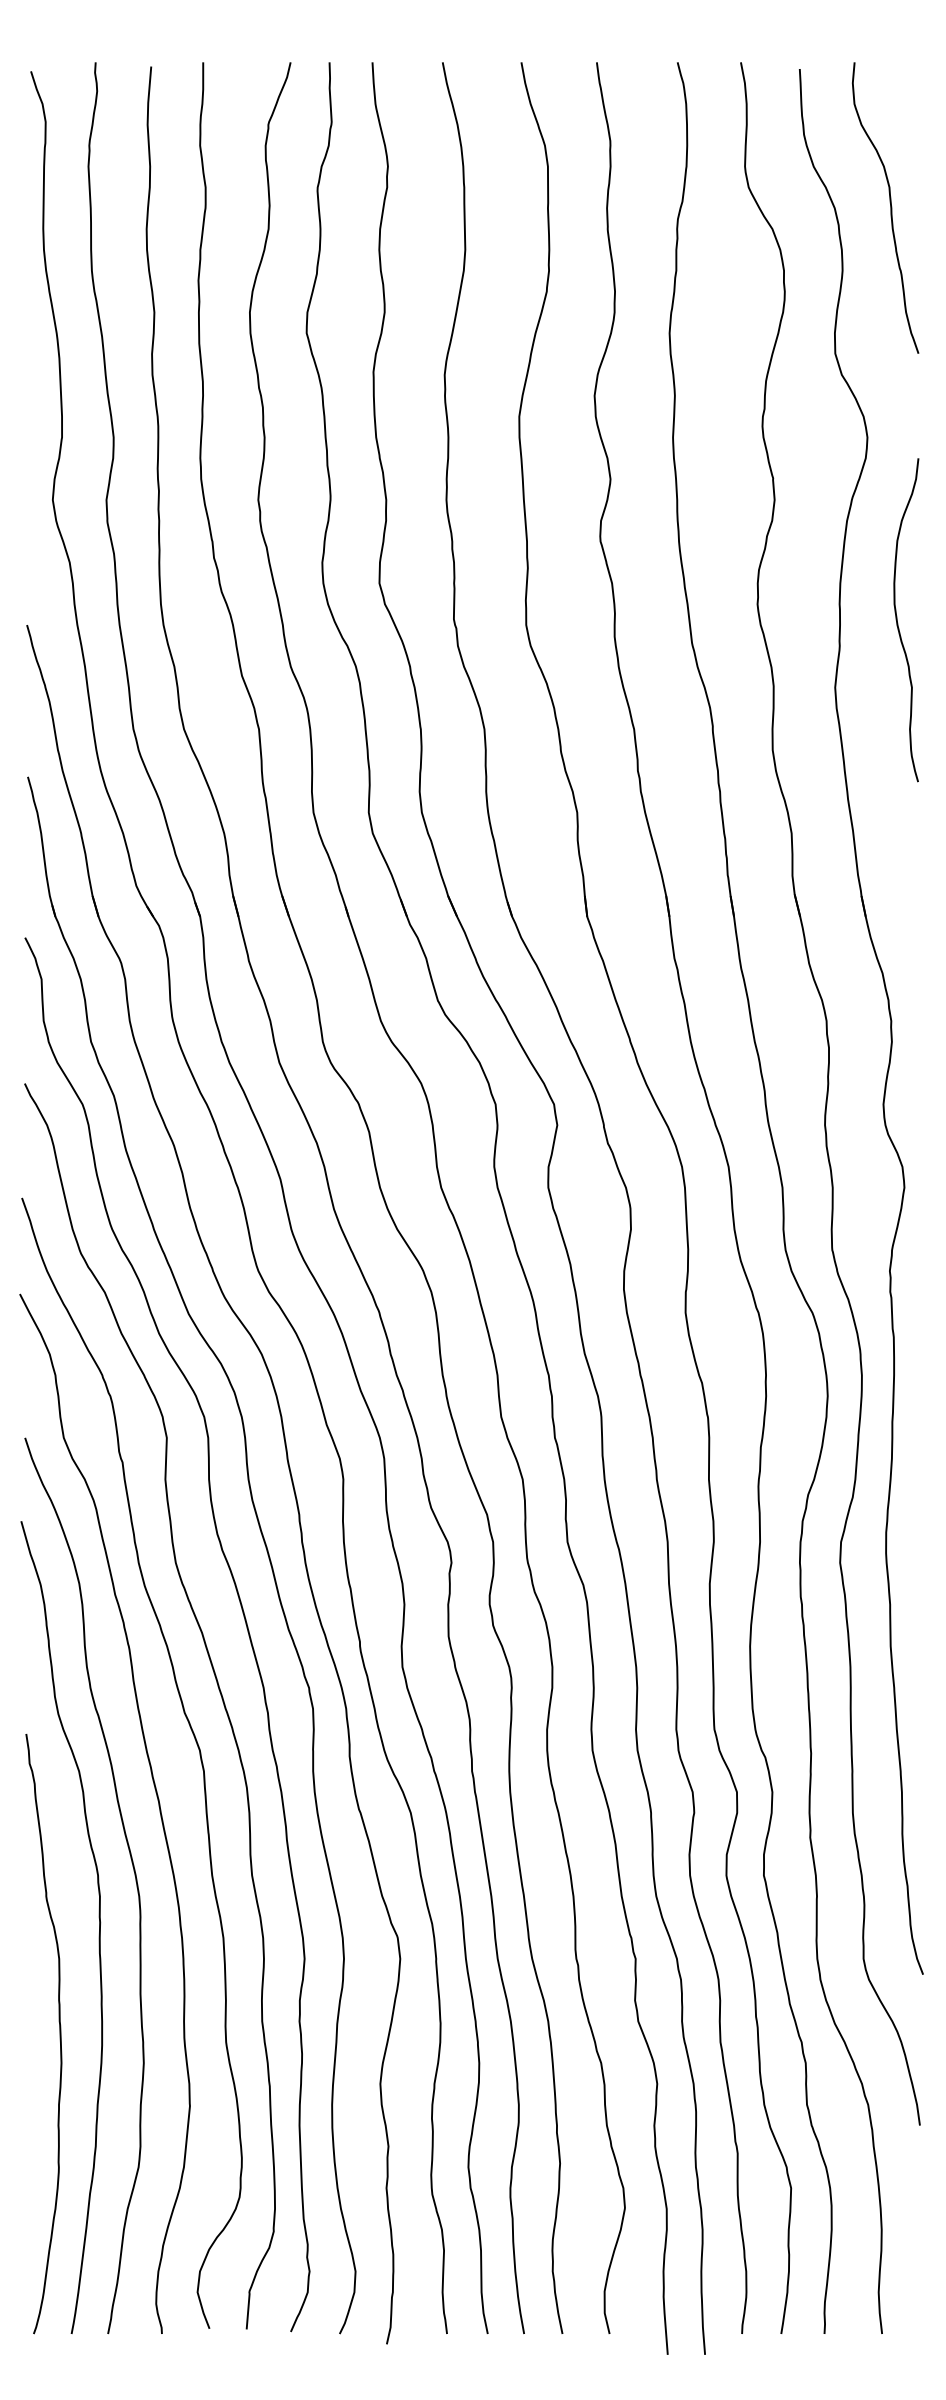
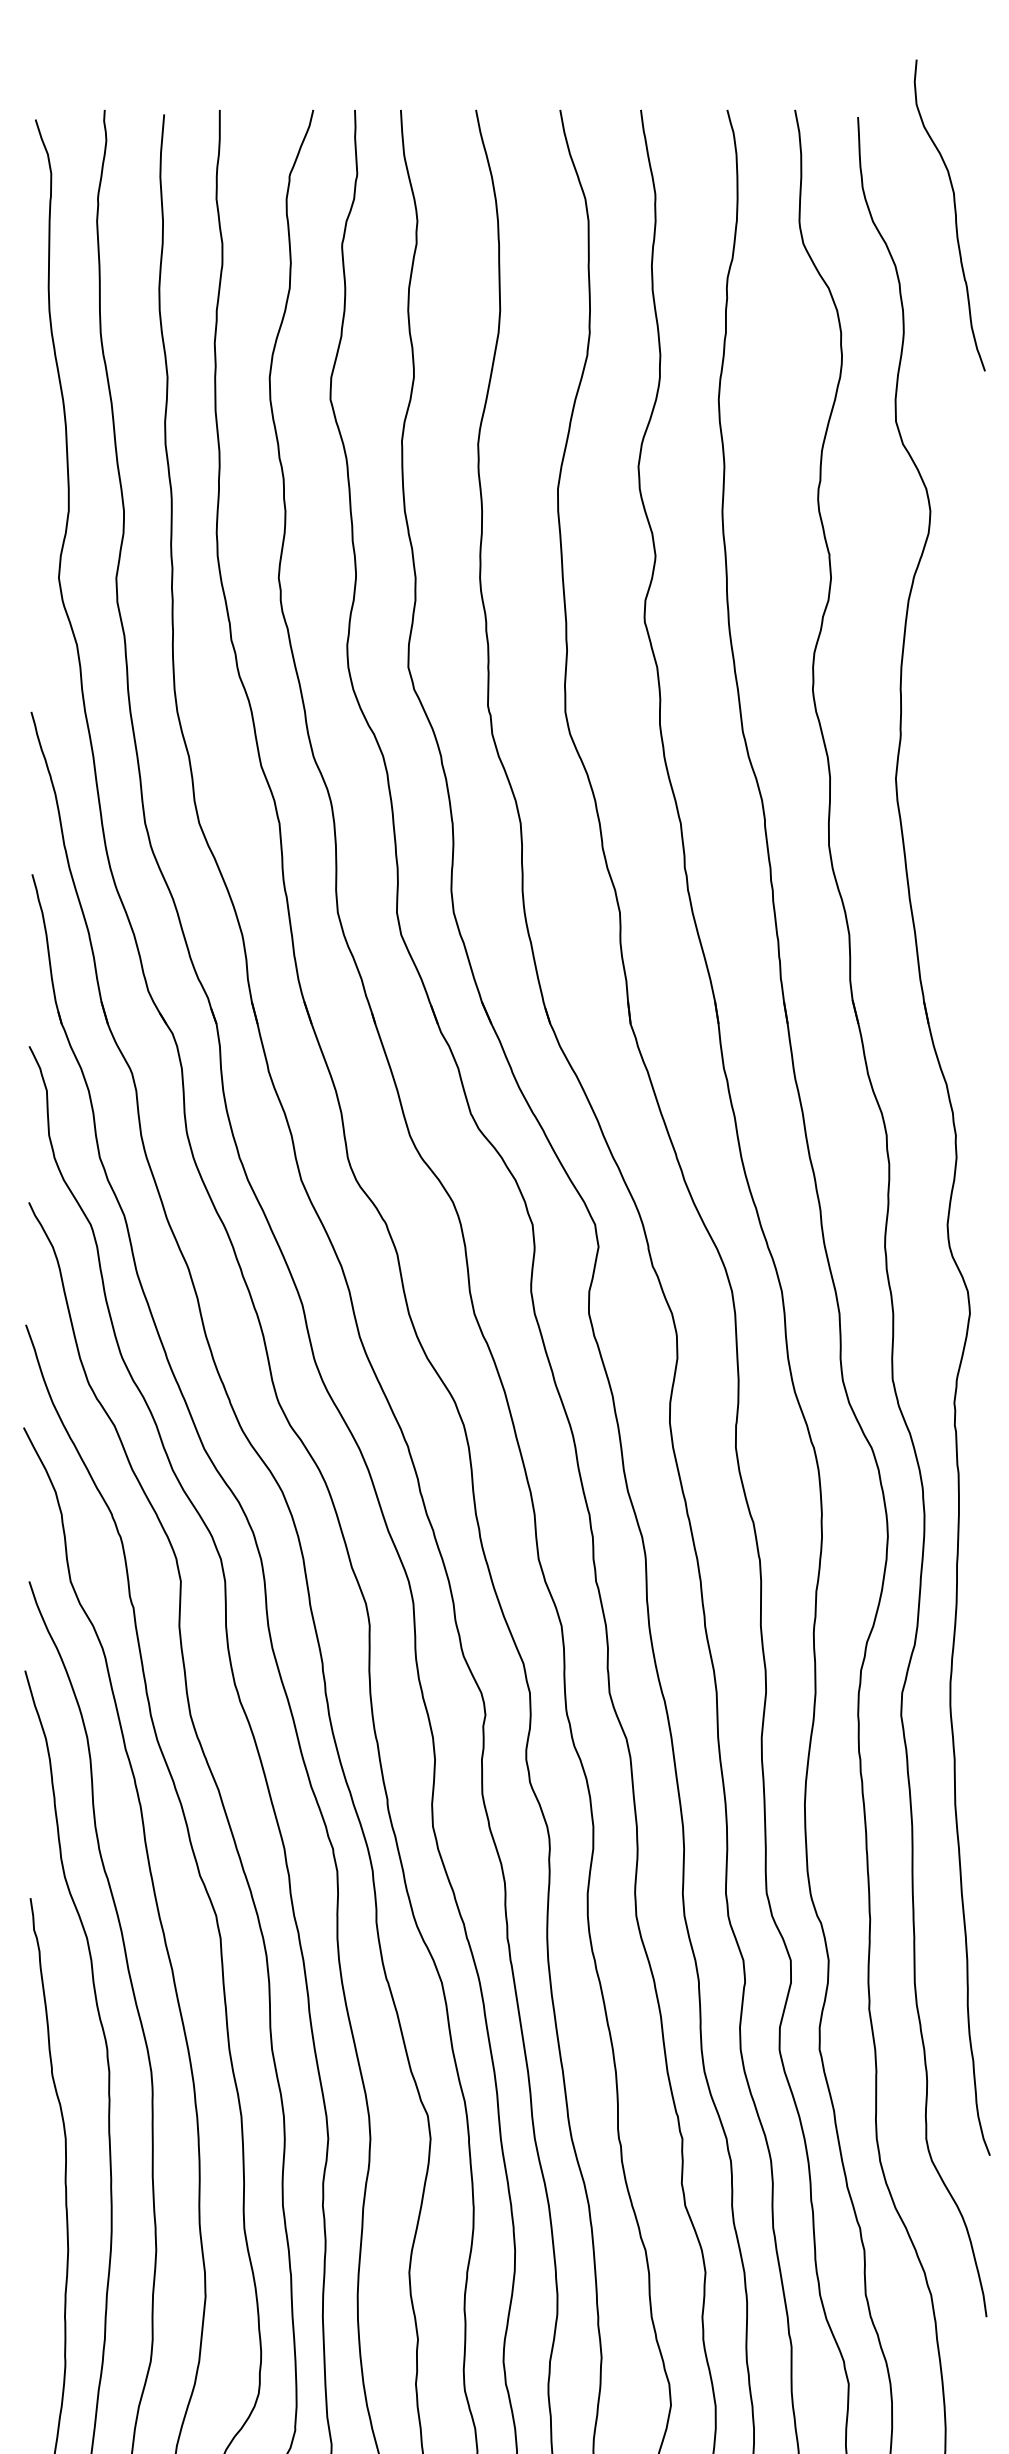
curve: (890, 207) -> (955, 214), moved
curve: (898, 623) -> (963, 710), removed

